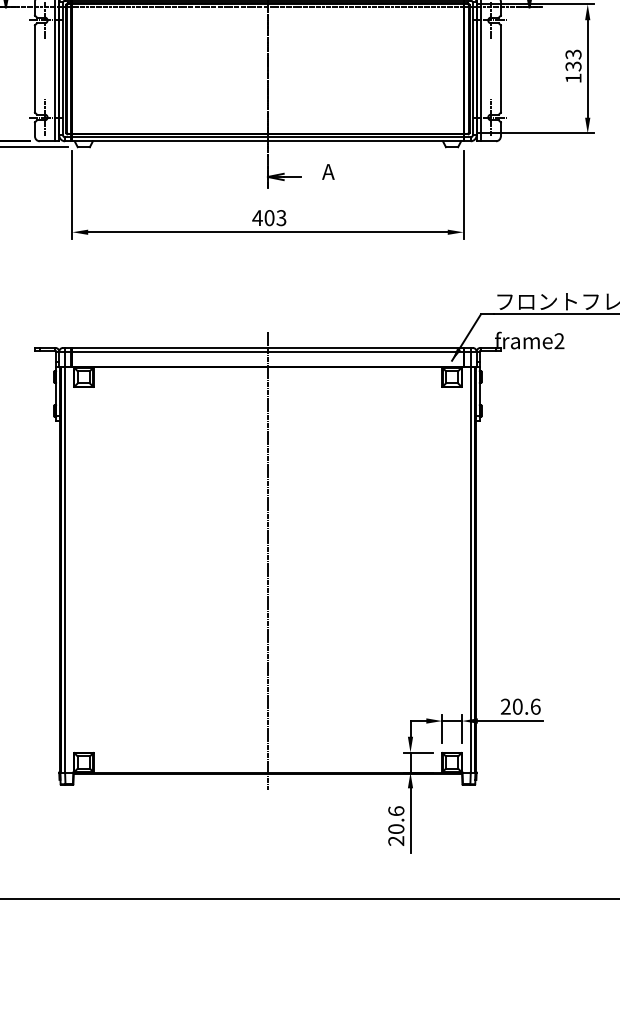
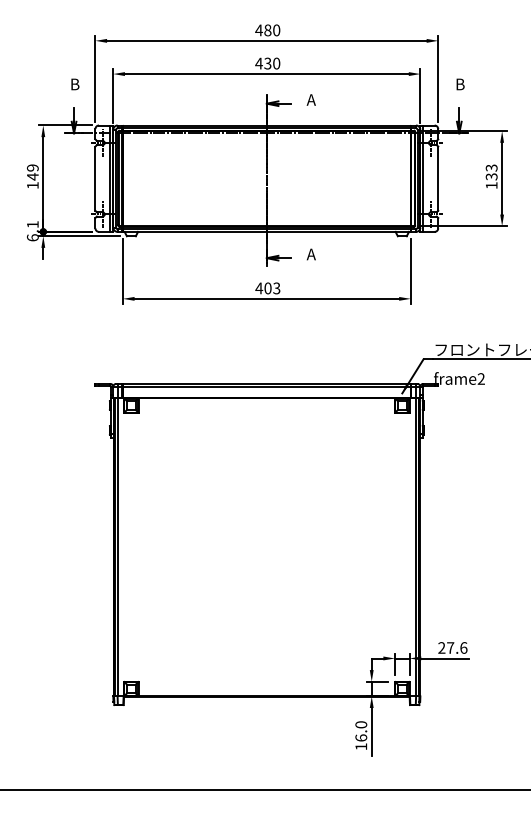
line: (267, 560) -> (266, 540), removed
text: (517, 706) -> (450, 647), 20.6 -> 27.6
text: (395, 825) -> (360, 735), 20.6 -> 16.0

